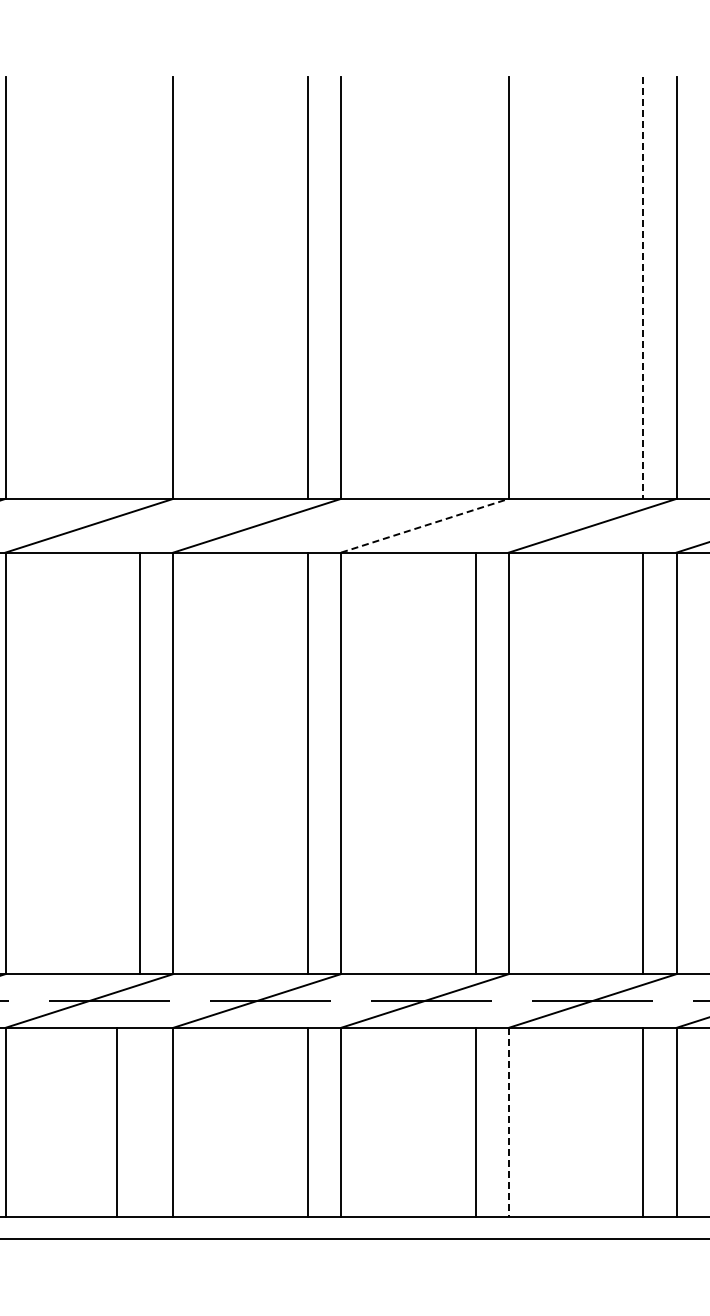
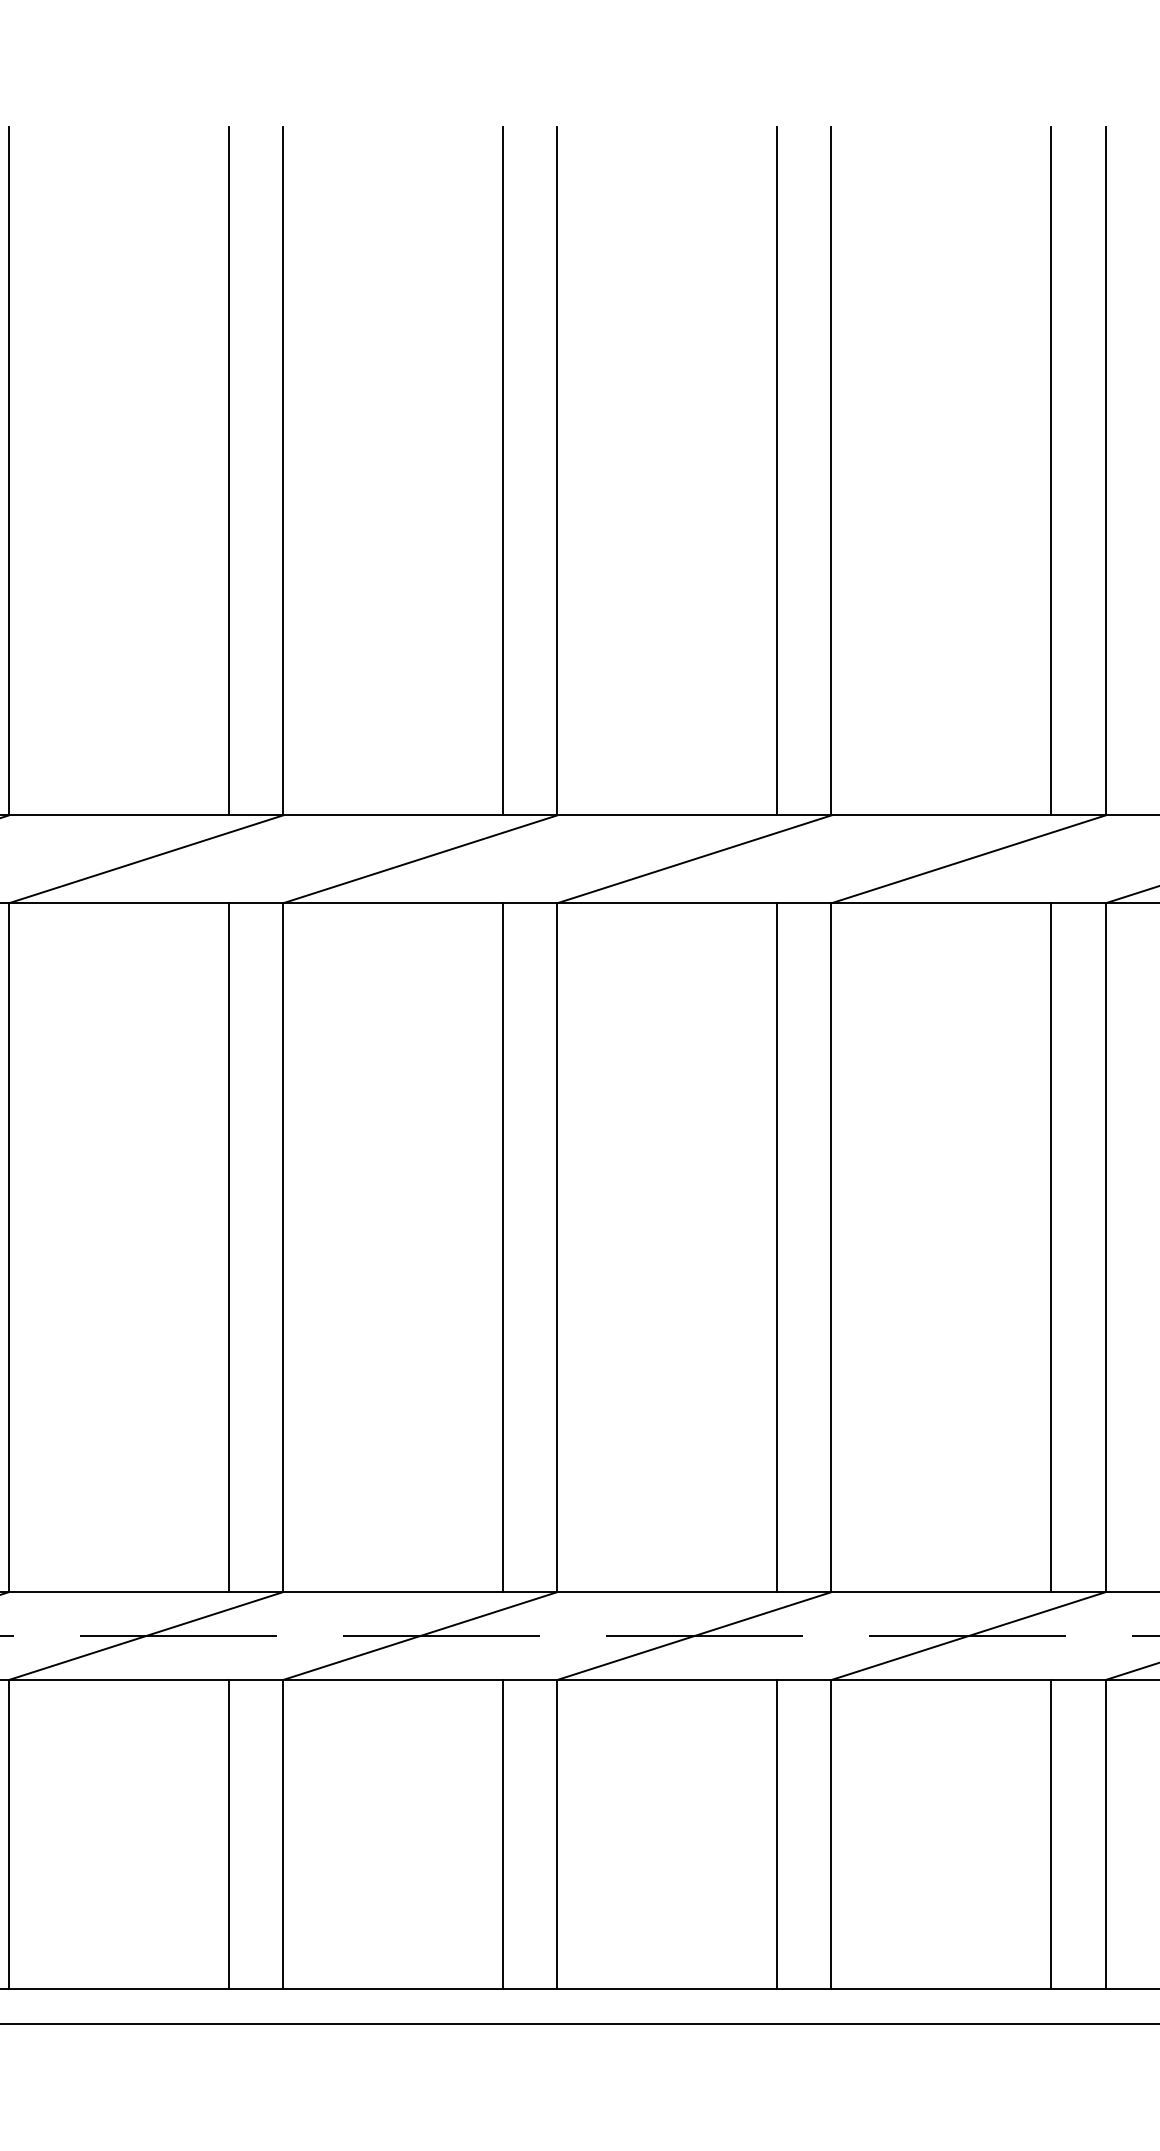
line: (140, 287) -> (229, 469), added
line: (475, 287) -> (776, 469), added
line: (643, 288) -> (1051, 471), dashed -> solid
line: (425, 525) -> (695, 858), dashed -> solid
line: (117, 1122) -> (229, 1834), moved
line: (508, 1122) -> (830, 1834), dashed -> solid

